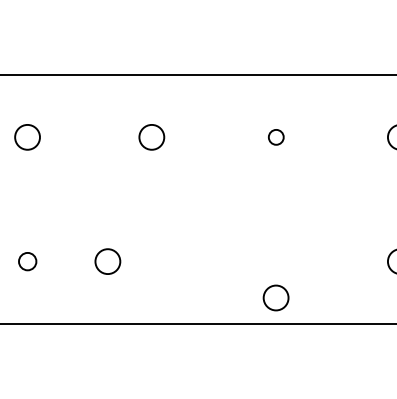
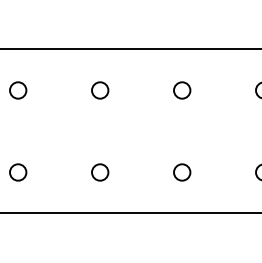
circle: (276, 137) -> (182, 90), size x1.67
circle: (28, 261) -> (18, 172), size x1.43
circle: (108, 261) -> (100, 172), moved
circle: (276, 298) -> (182, 172), moved

